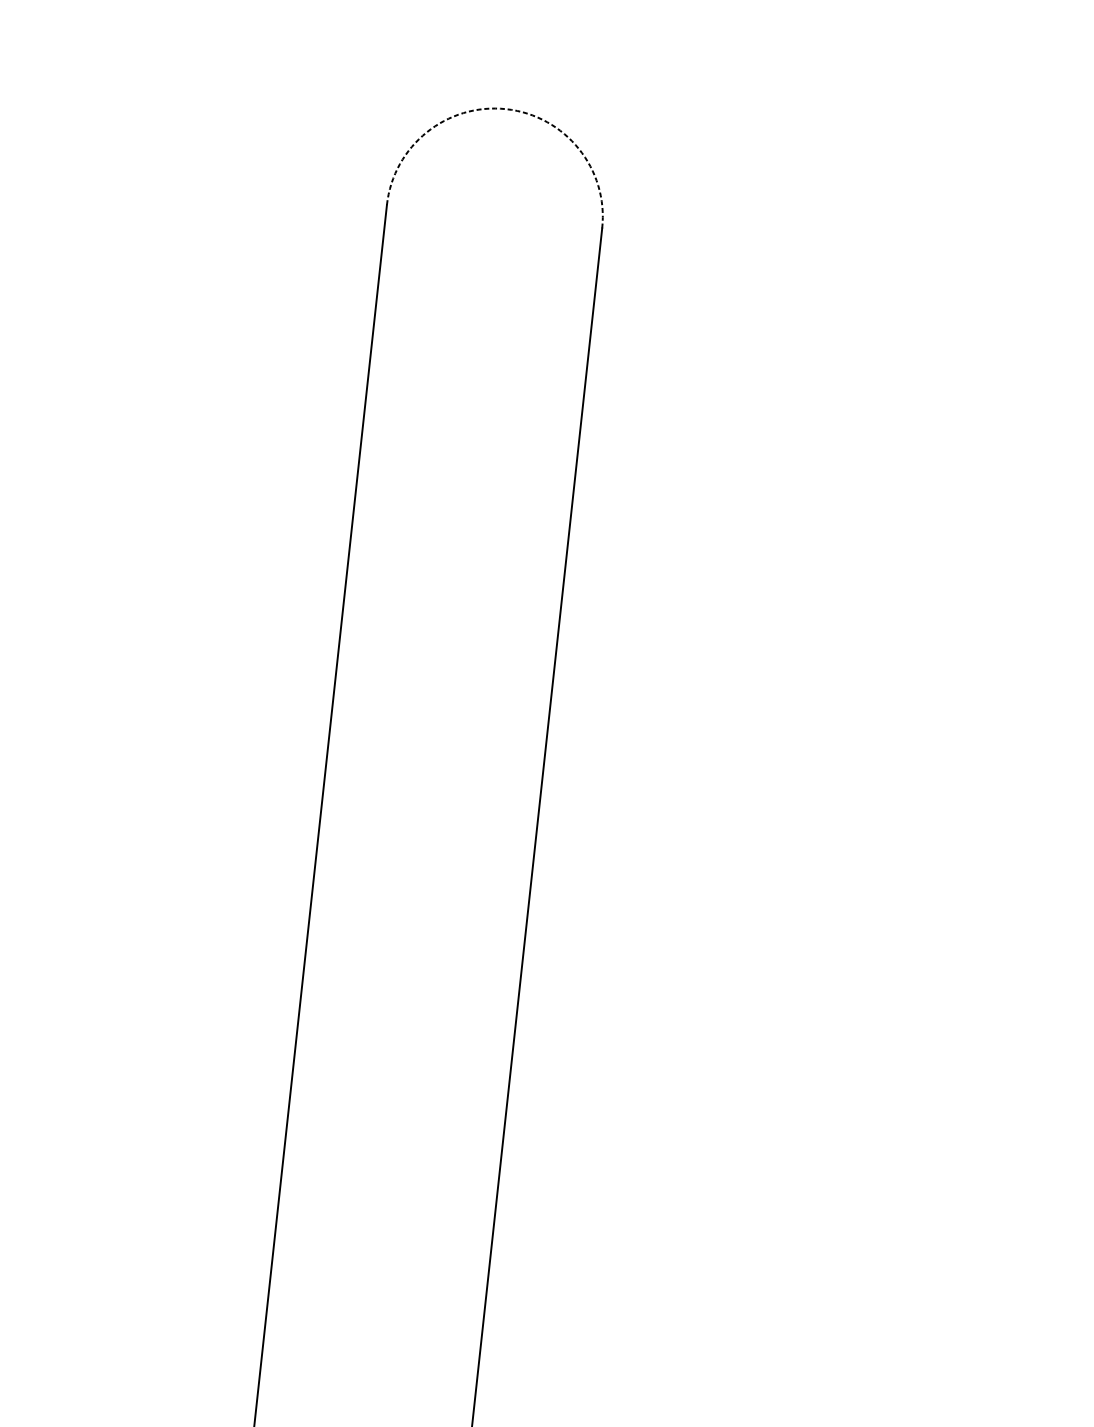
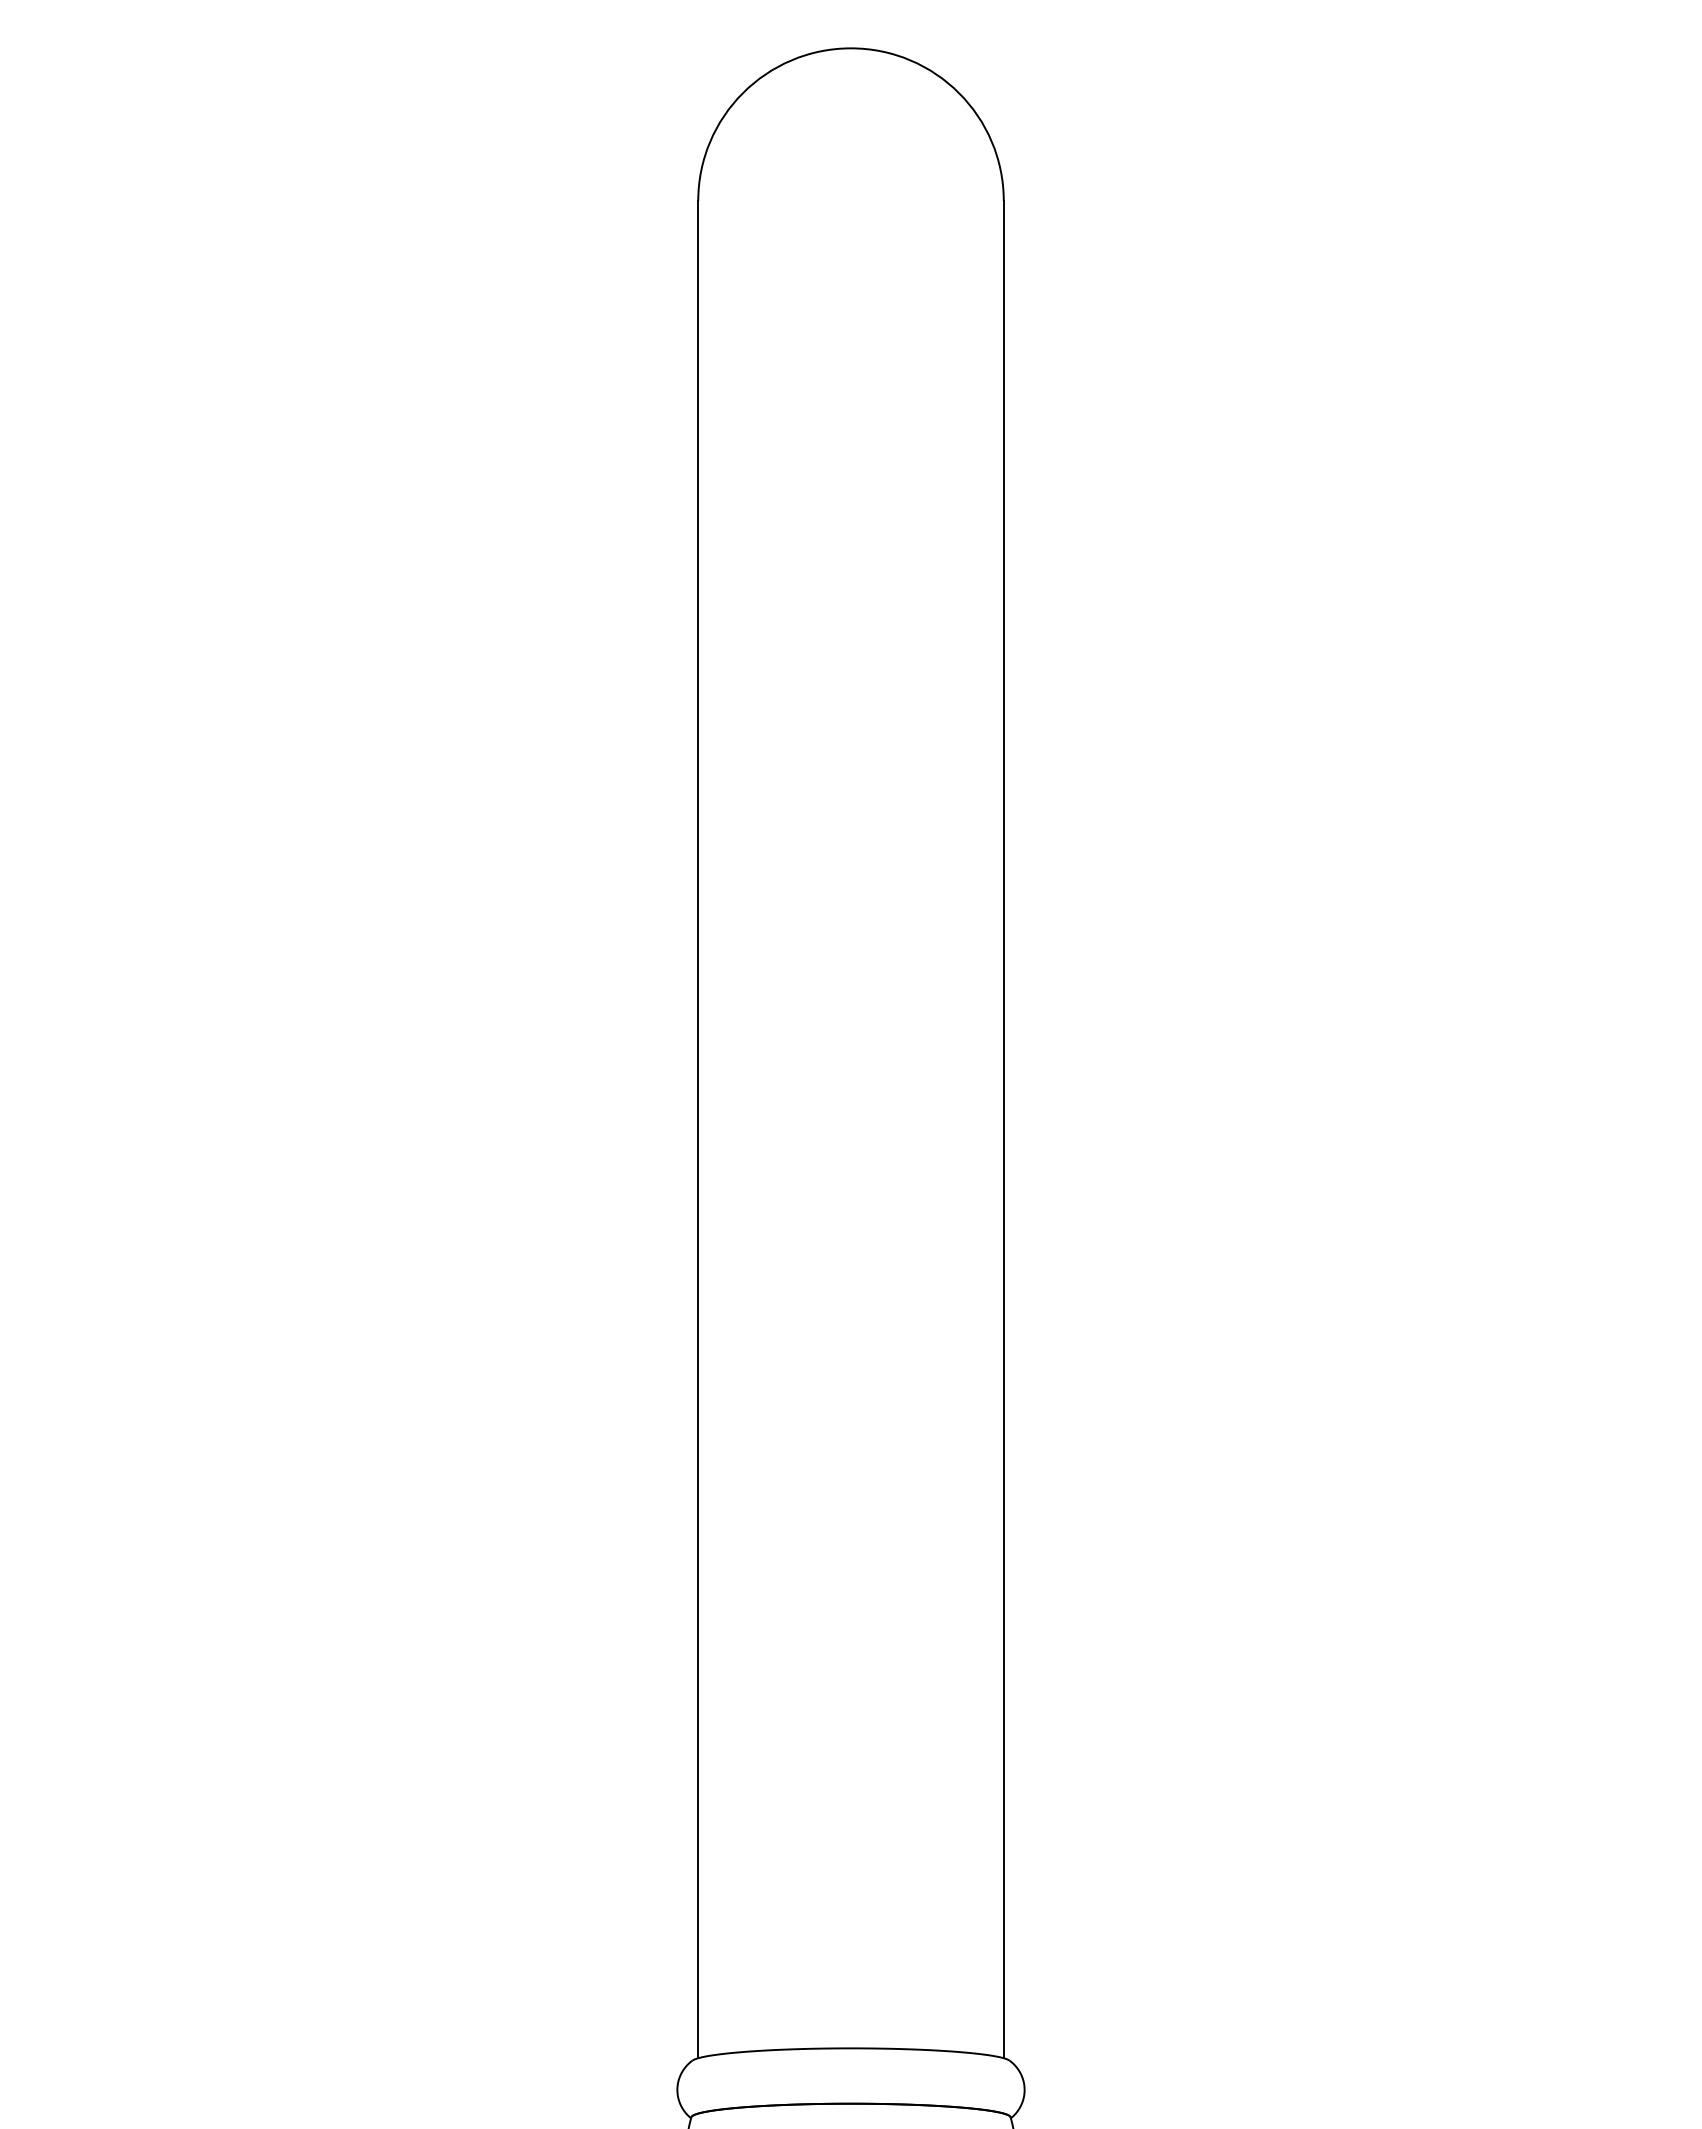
arc: (506, 109) -> (851, 48), dashed -> solid

